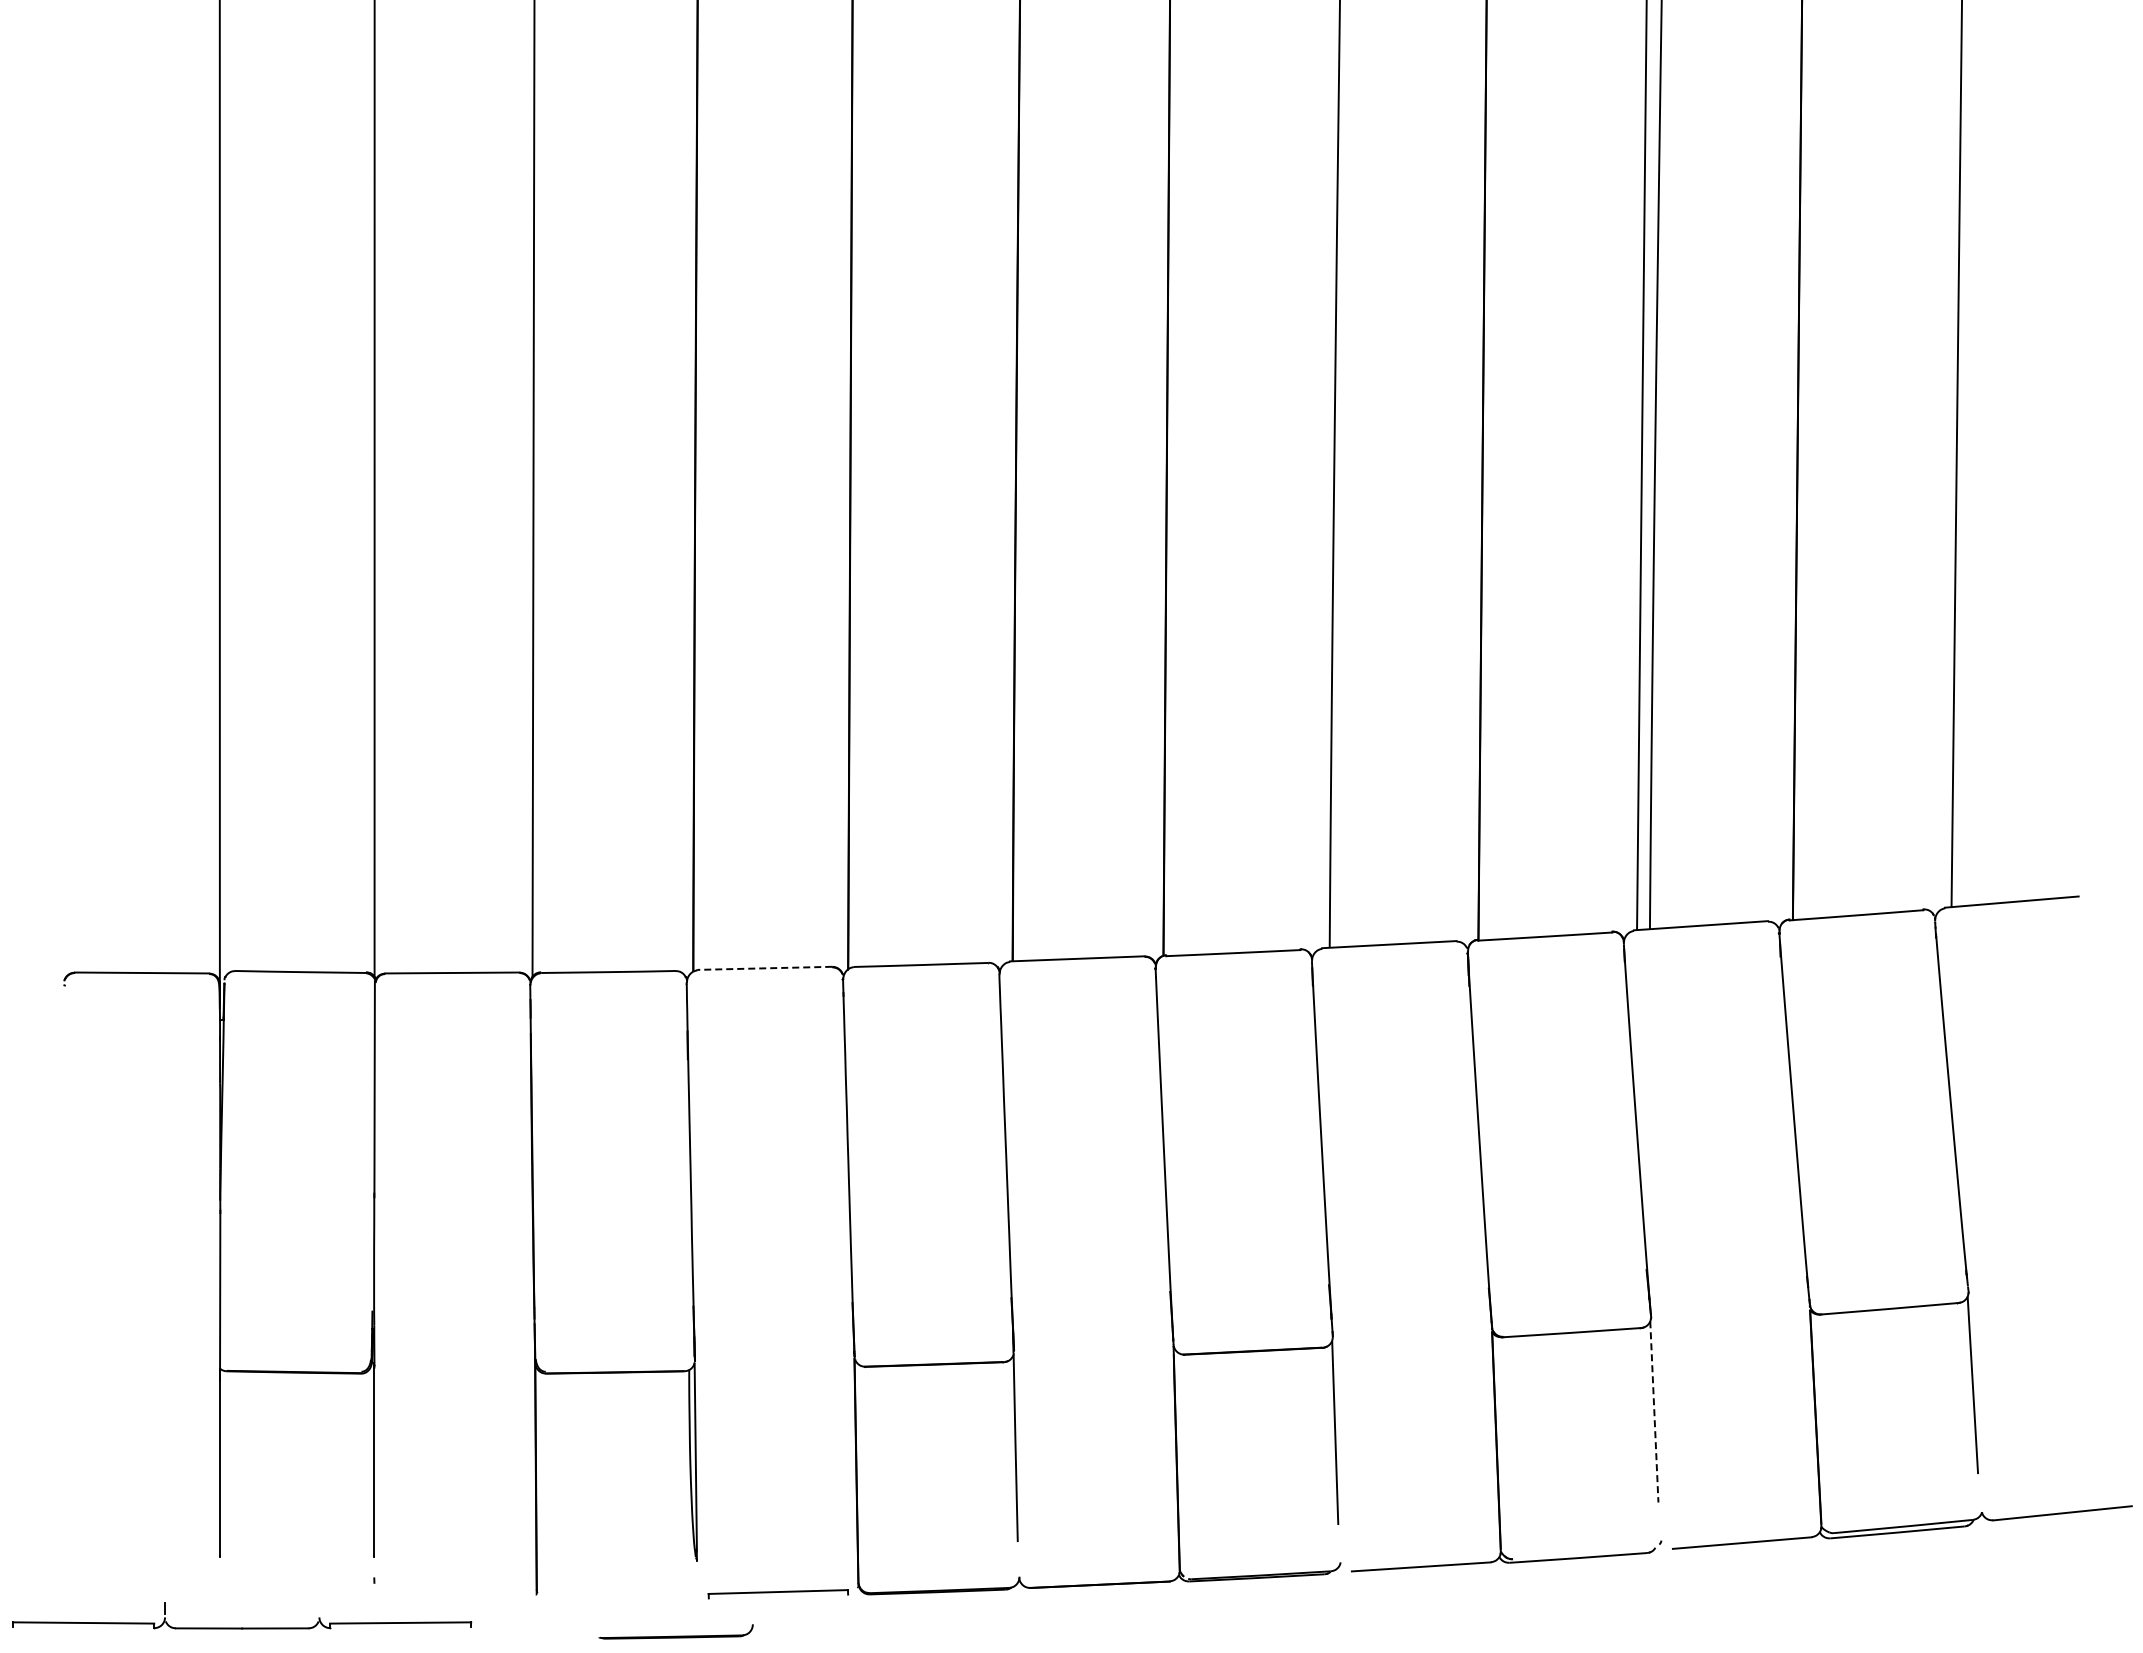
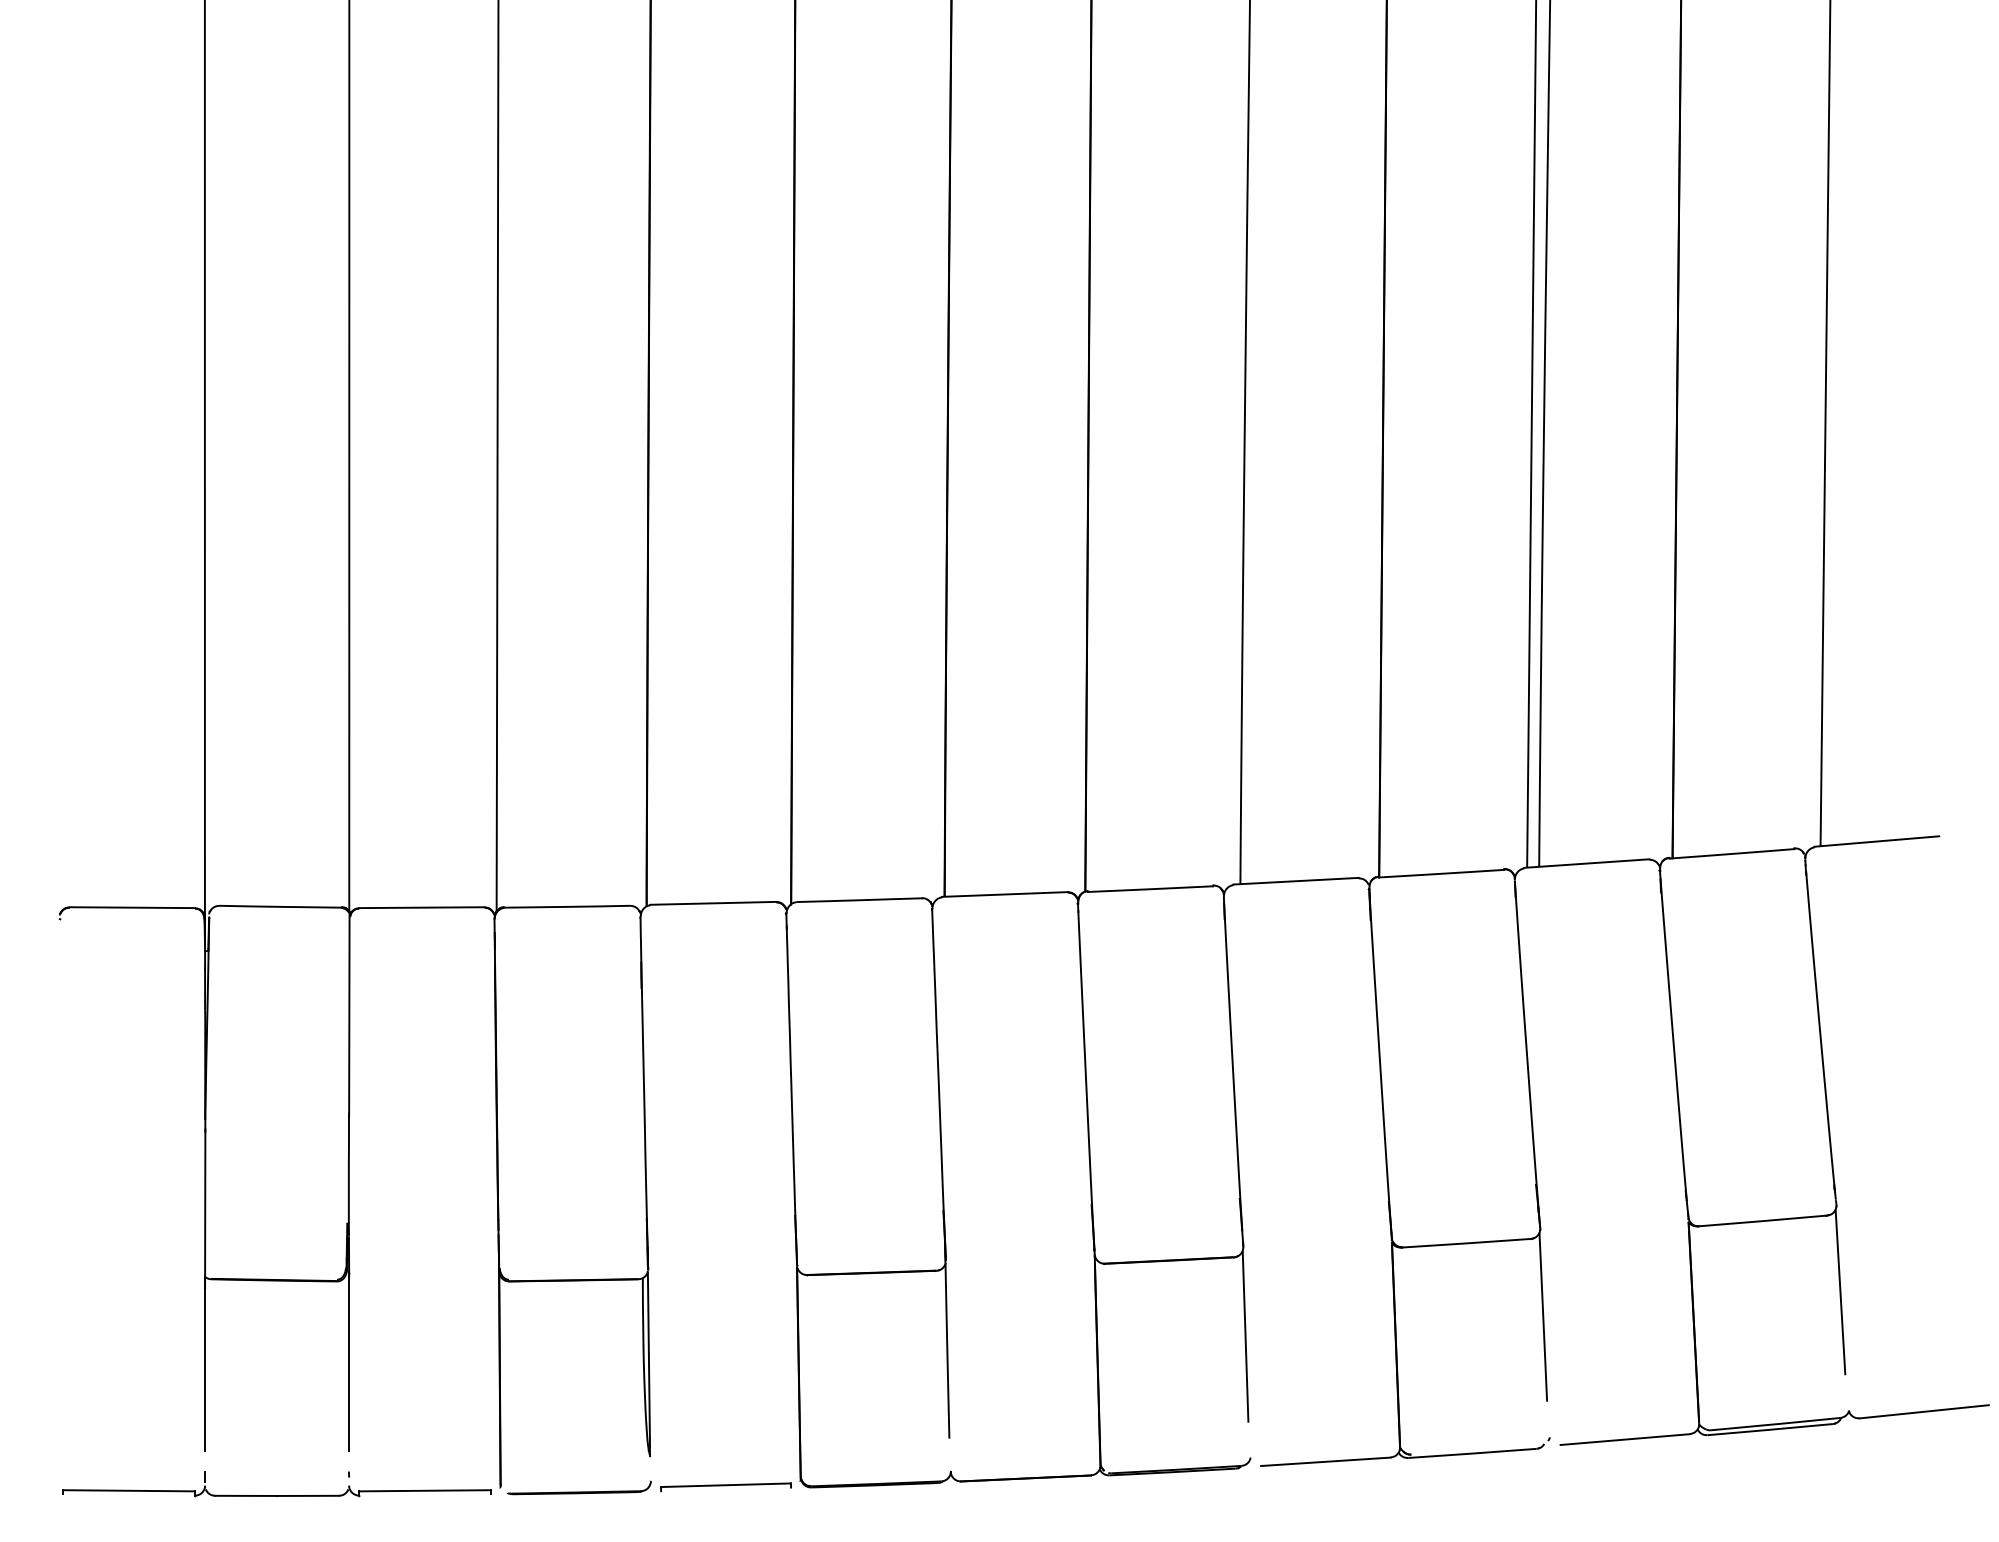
line: (764, 968) -> (713, 903), dashed -> solid
line: (1654, 1411) -> (1543, 1316), dashed -> solid
part: (242, 1627) -> (277, 1495), moved
part: (675, 1631) -> (578, 1487), moved

